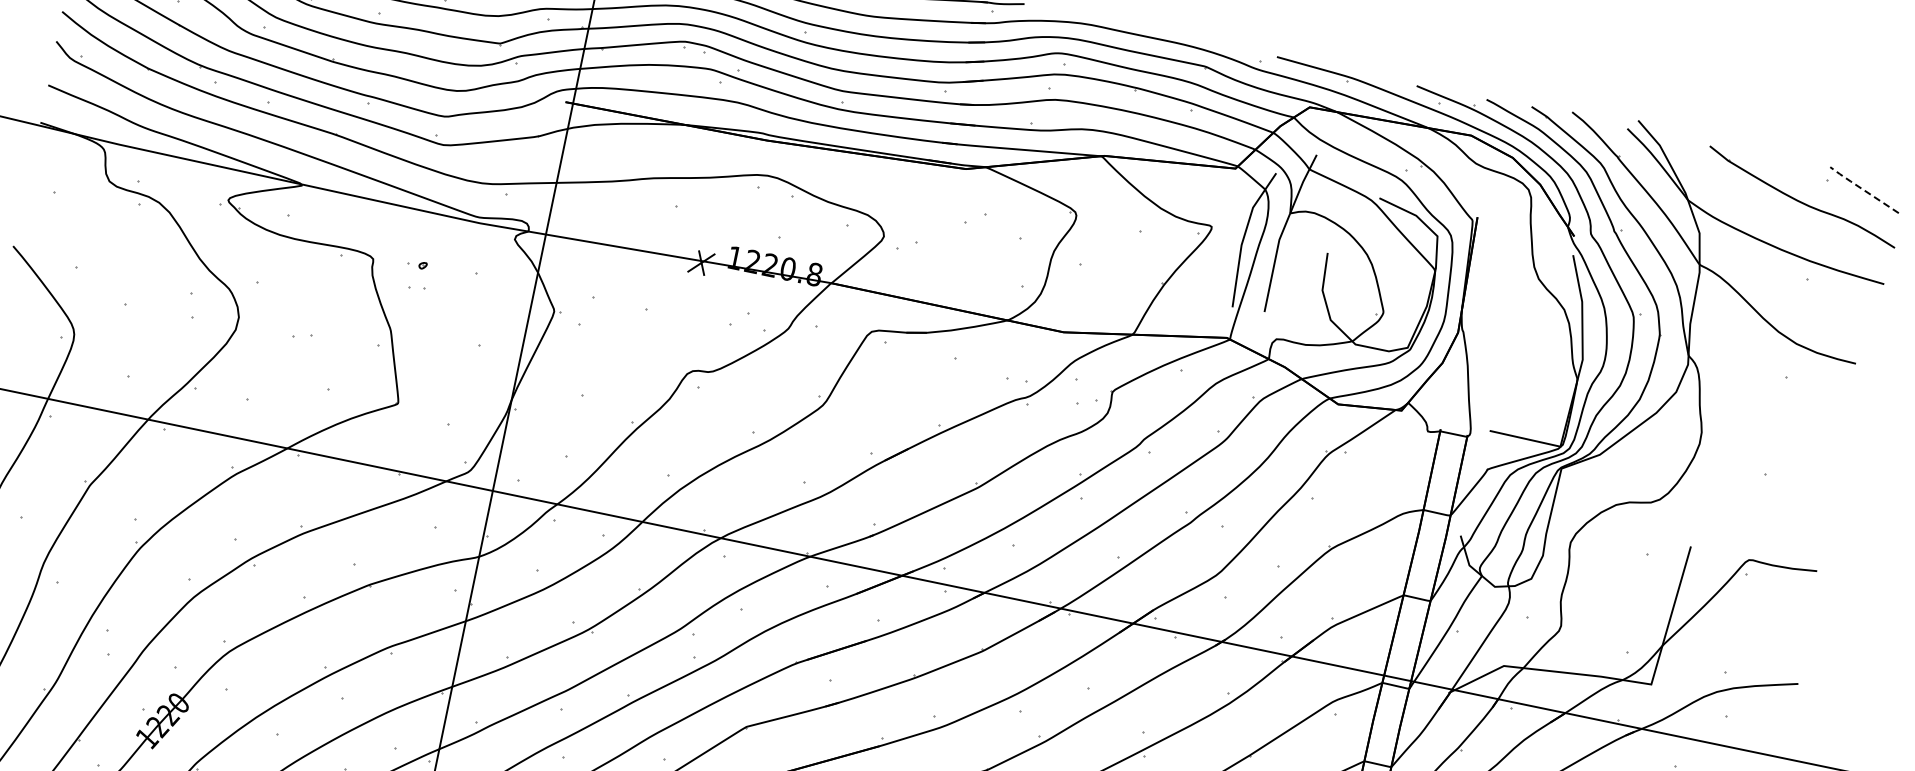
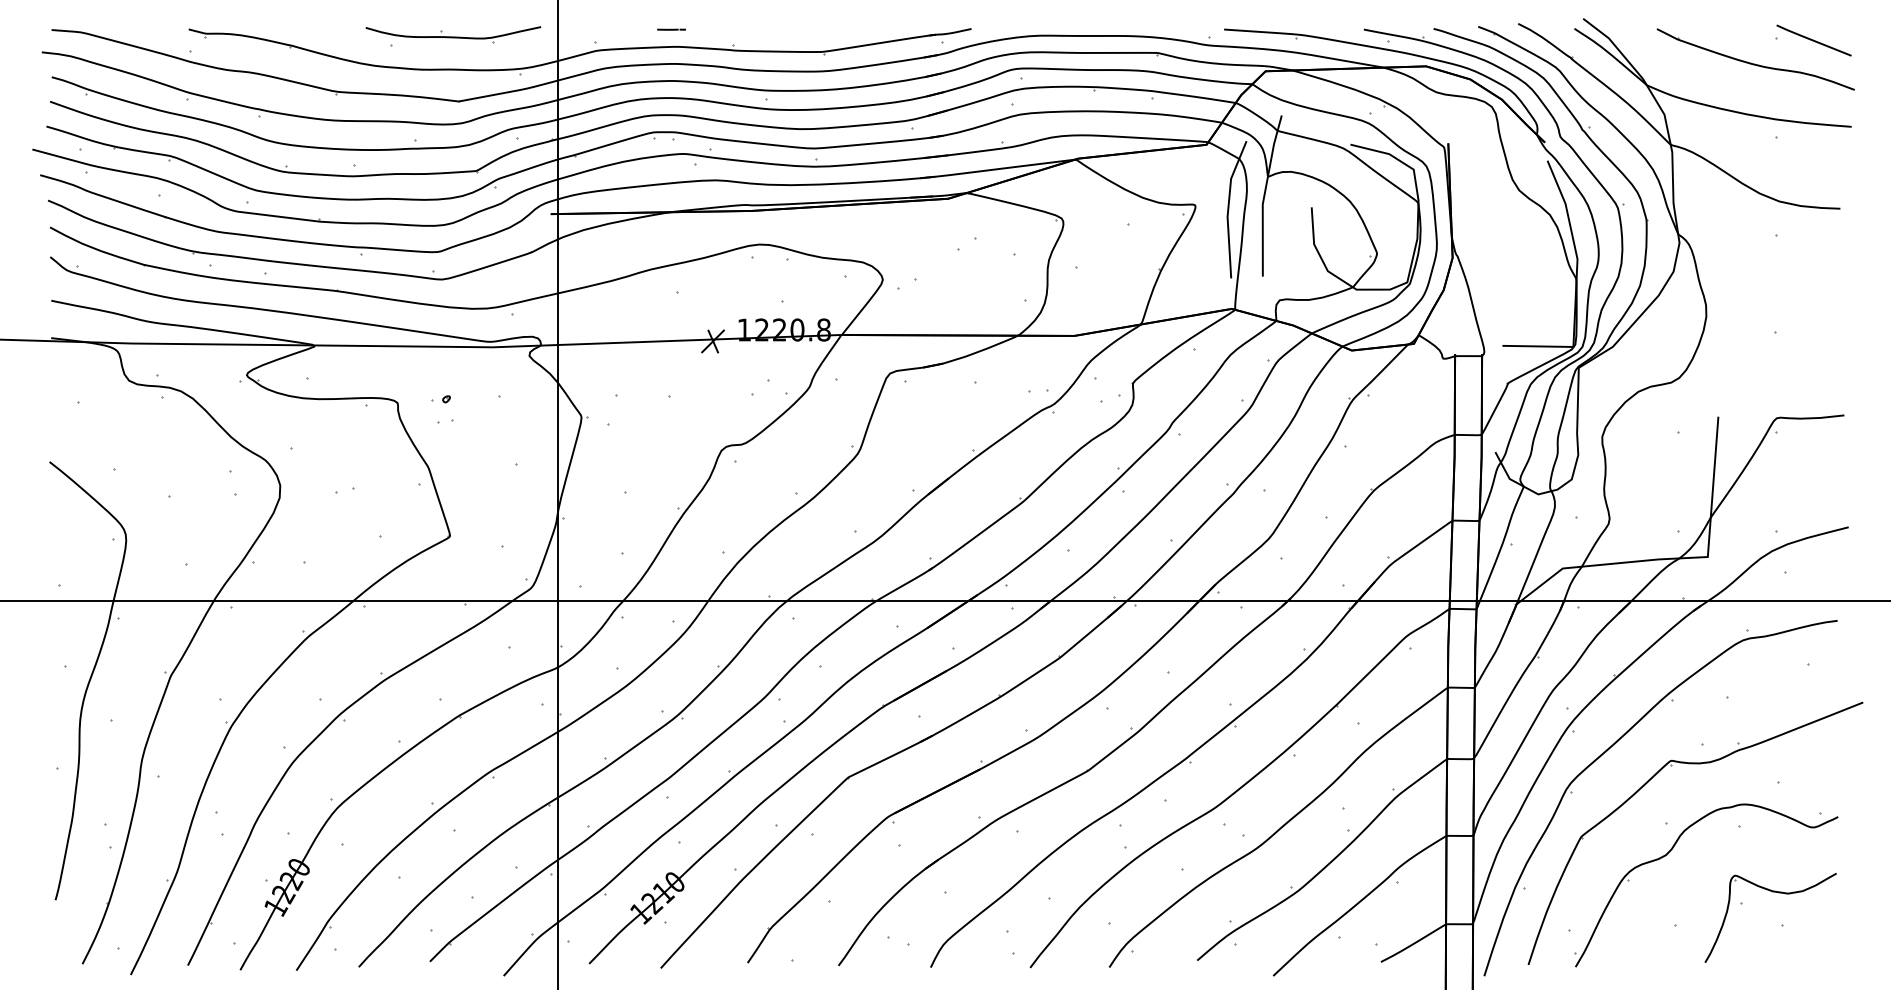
line: (1862, 189) -> (1812, 40), dashed -> solid

